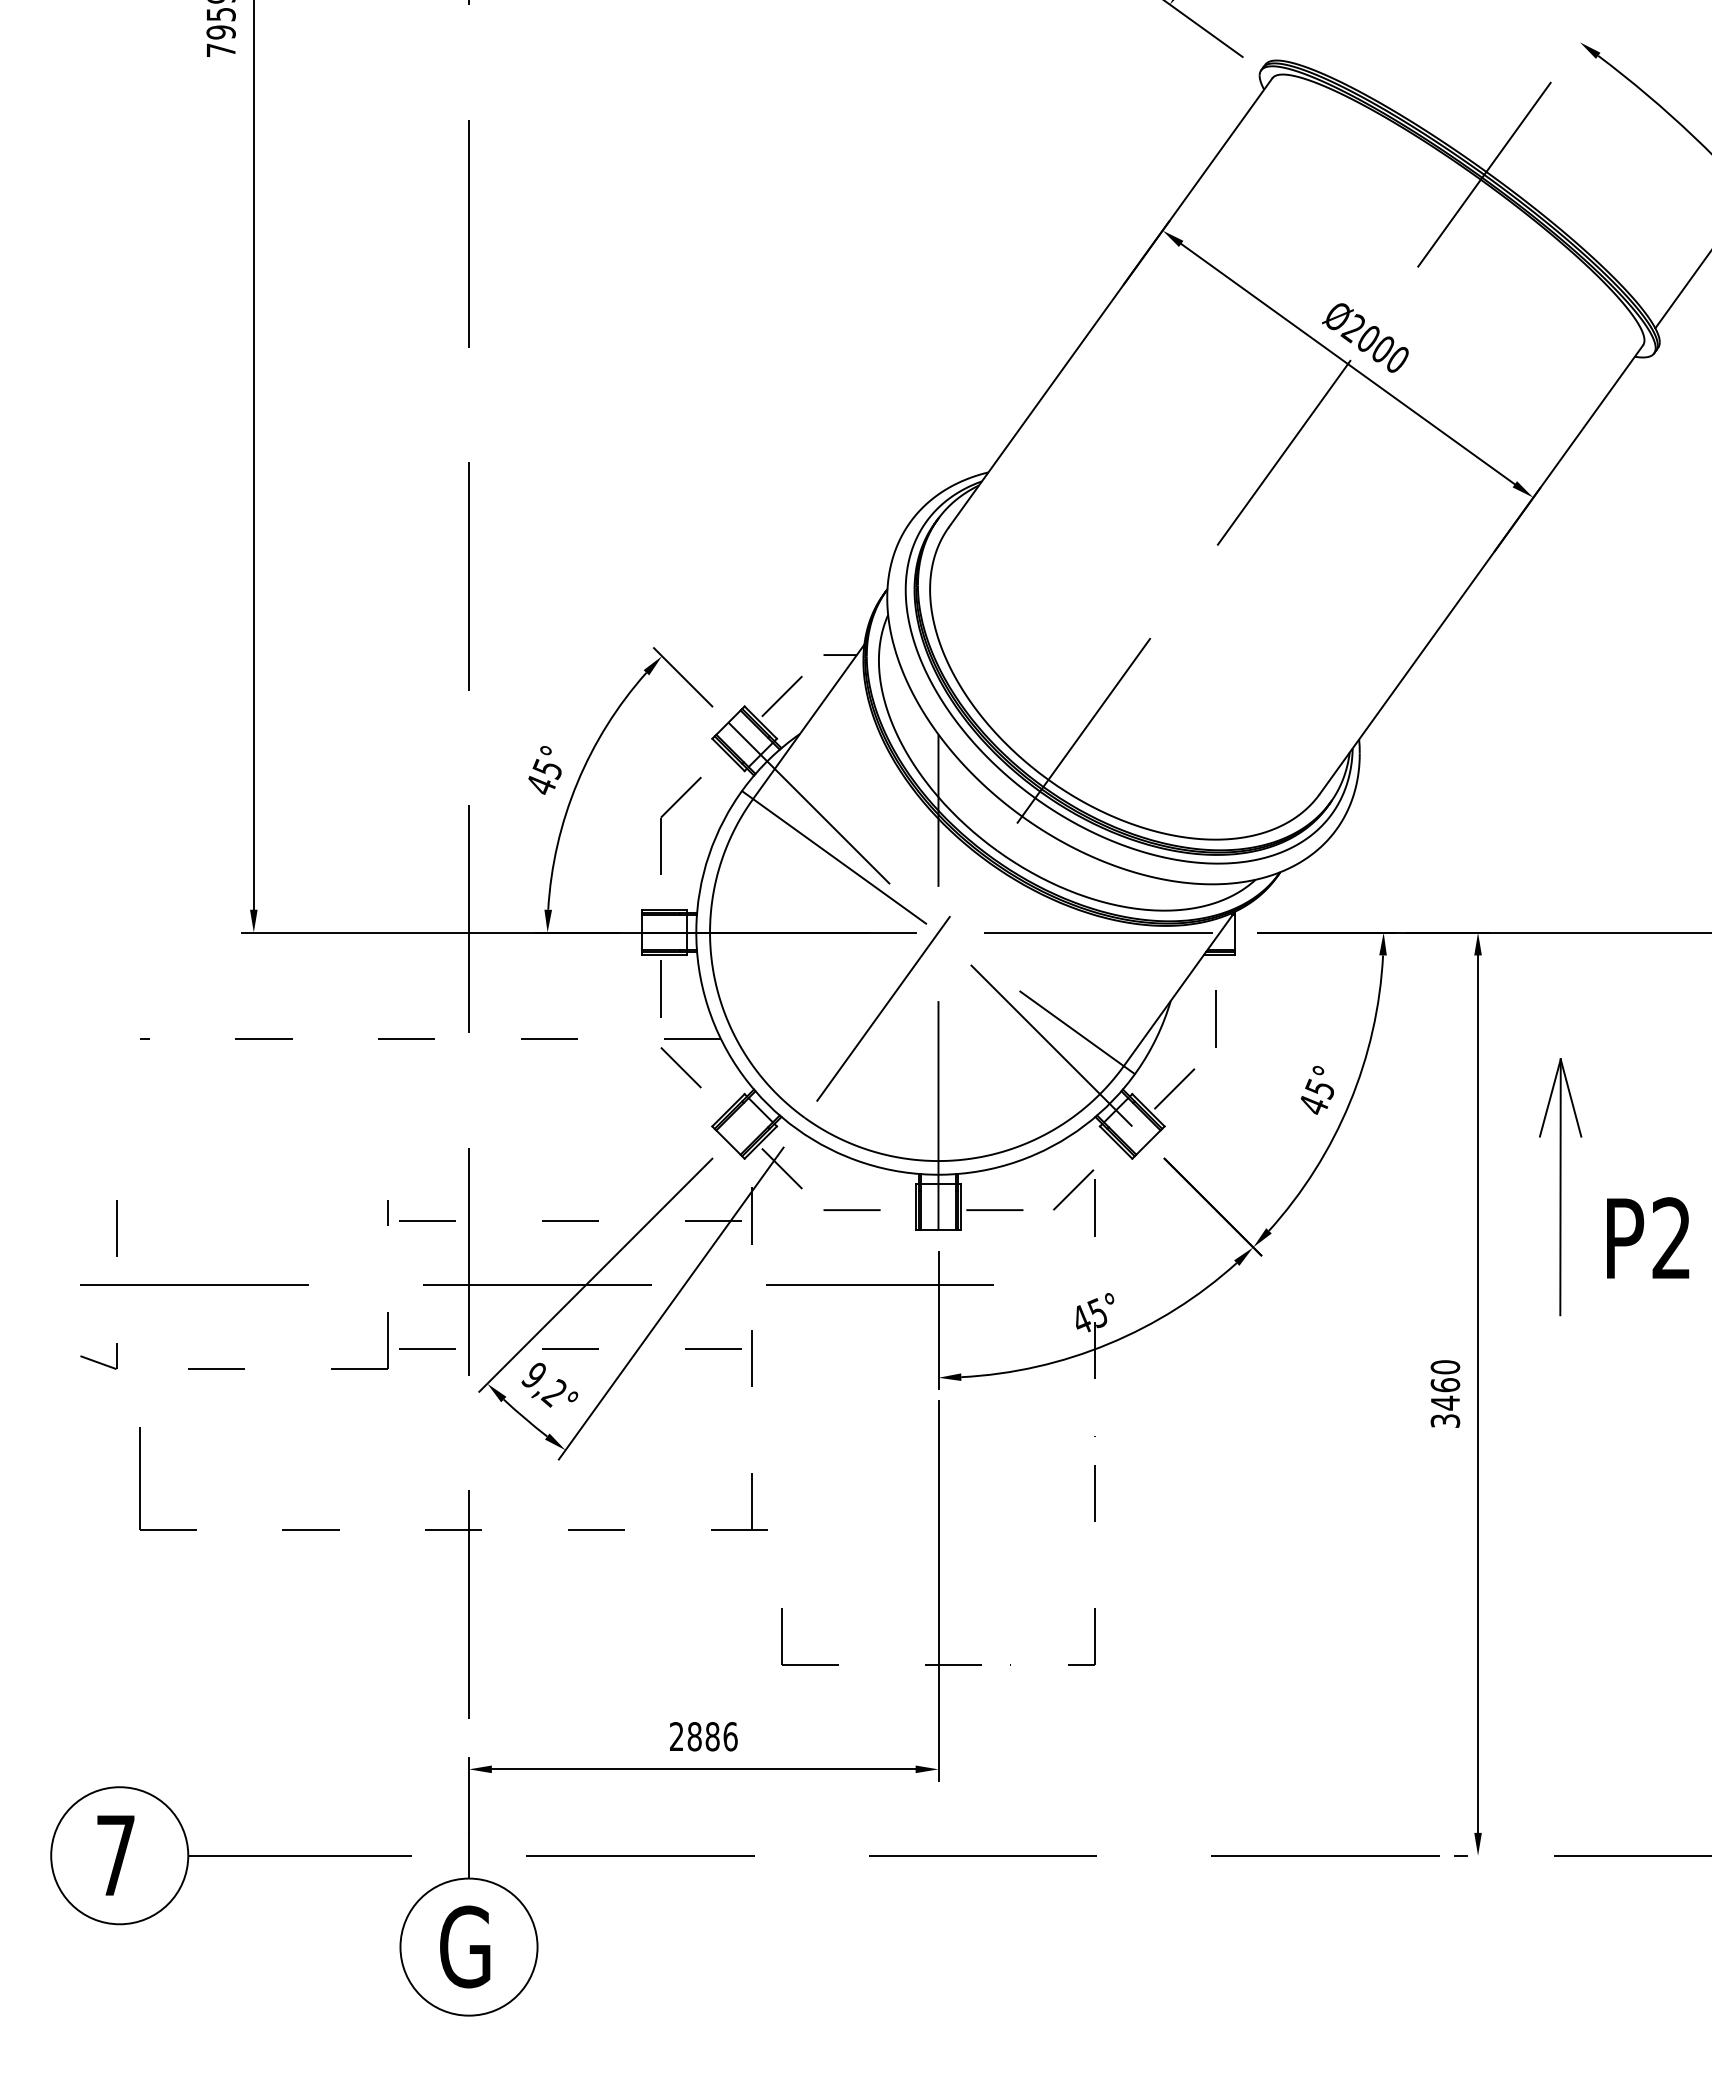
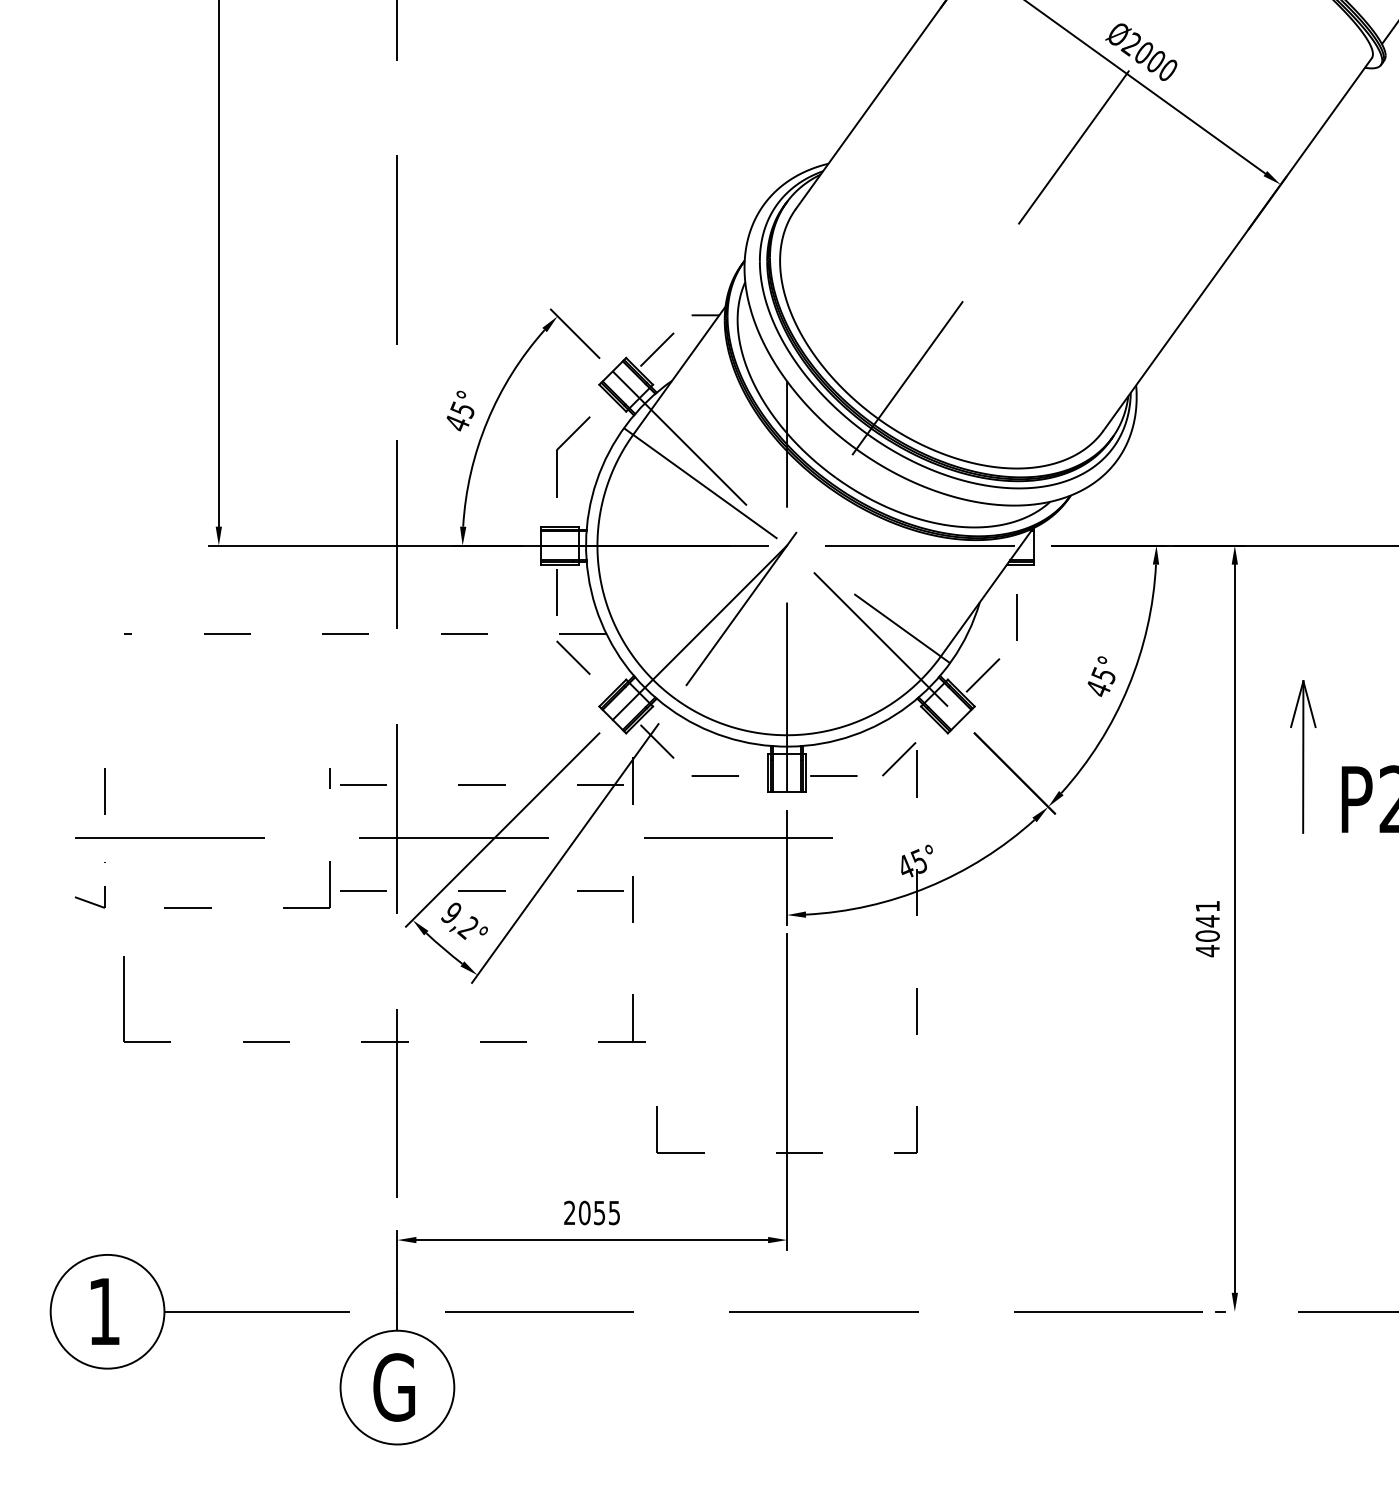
line: (833, 1037) -> (699, 632), added
part: (1560, 1187) -> (1303, 757), size x0.71
text: (1445, 1394) -> (1207, 928), 3460 -> 4041
text: (712, 1736) -> (599, 1212), 2886 -> 2055
text: (115, 1855) -> (104, 1311), 7 -> 1

